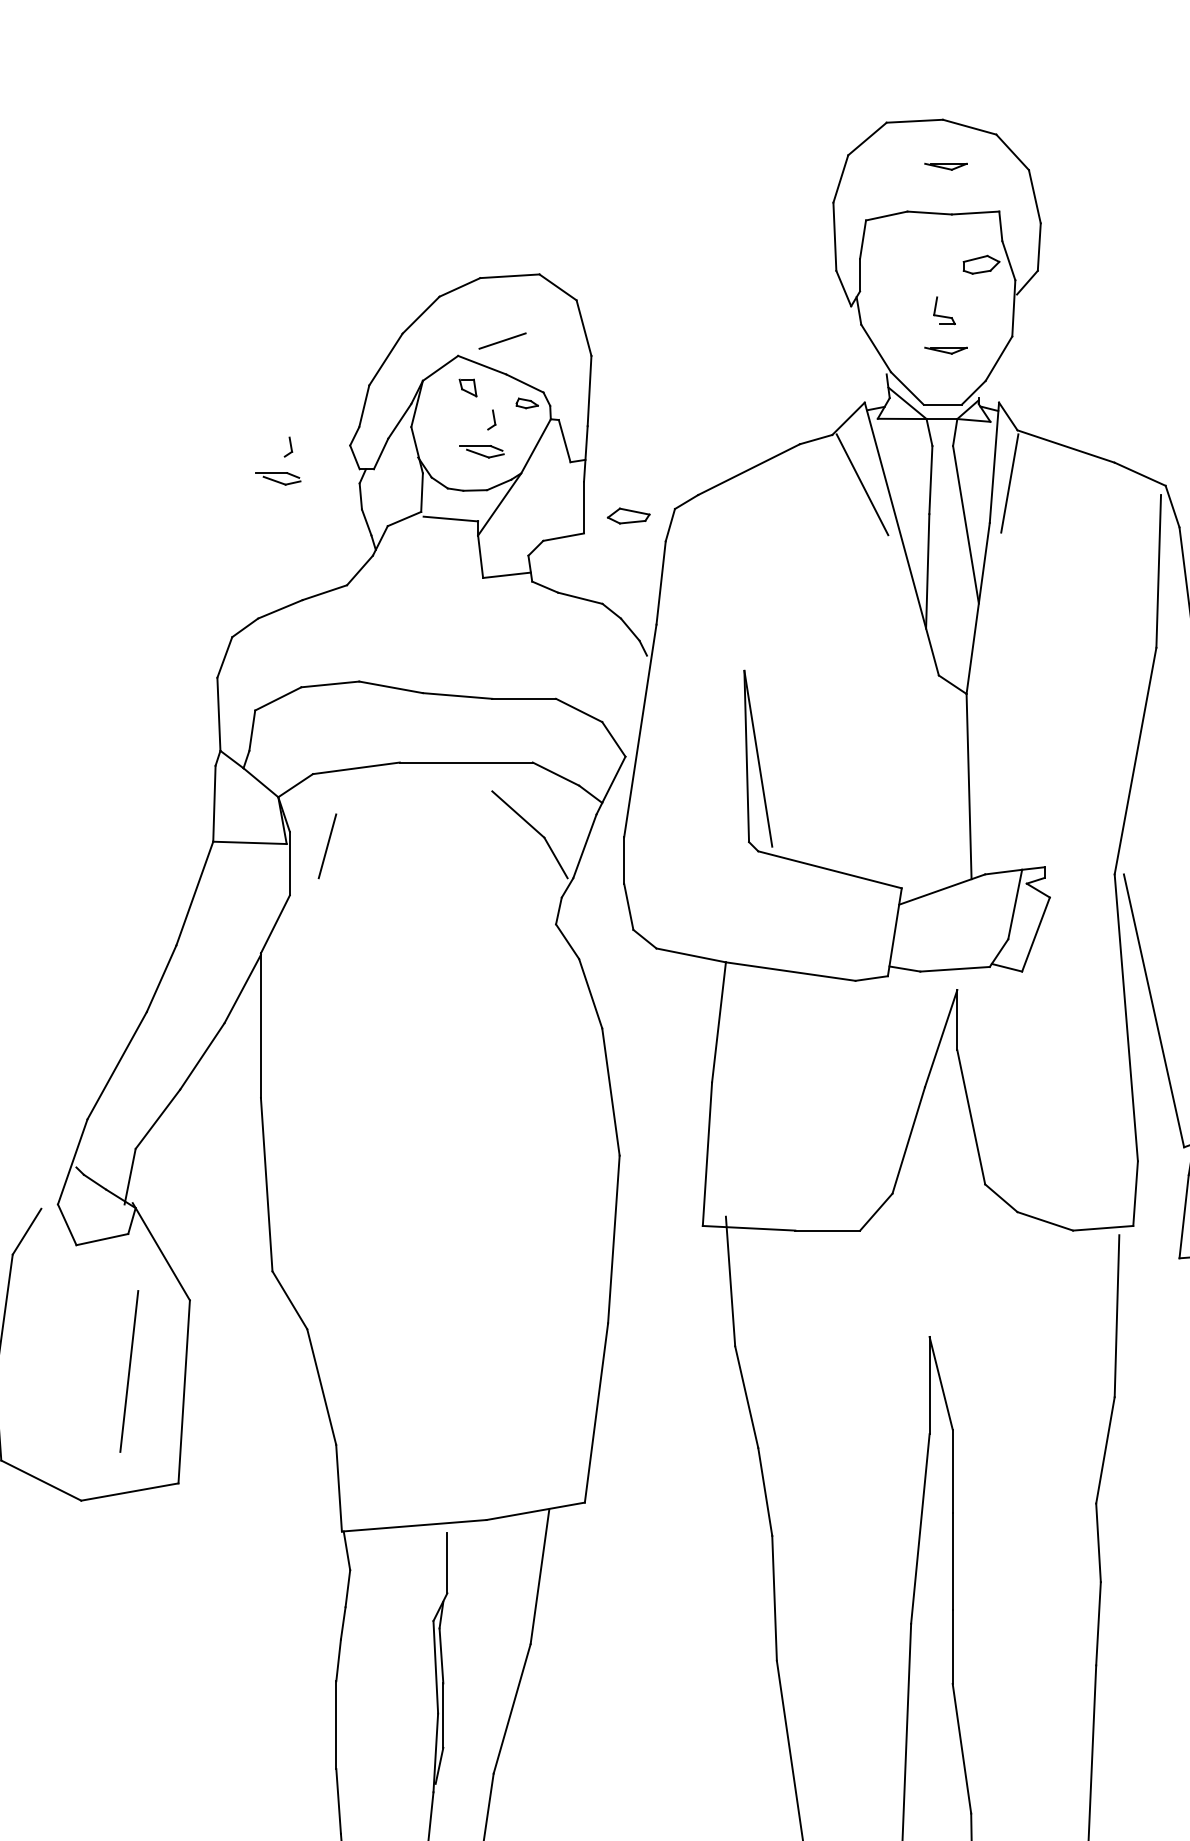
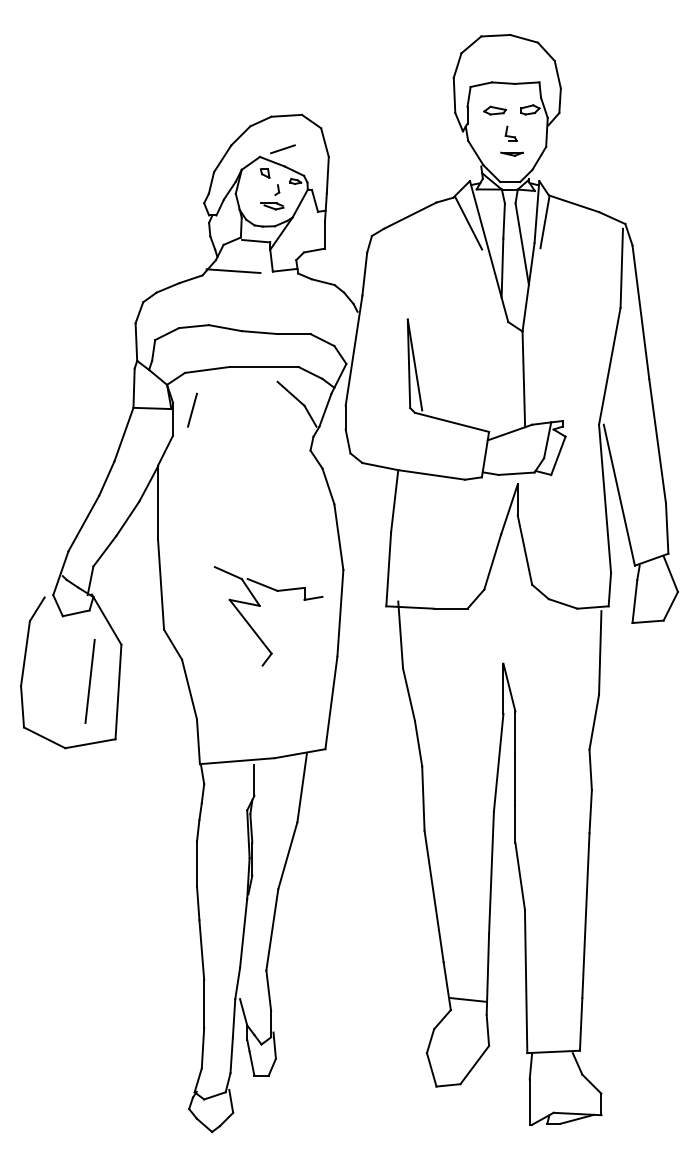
part: (945, 165) -> (511, 58), removed
part: (279, 461) -> (167, 211), removed
part: (627, 515) -> (494, 110), moved
line: (406, 577) -> (233, 271), added
part: (459, 1226) -> (260, 606), added

